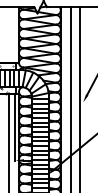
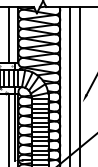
line: (9, 35) -> (8, 35), added

